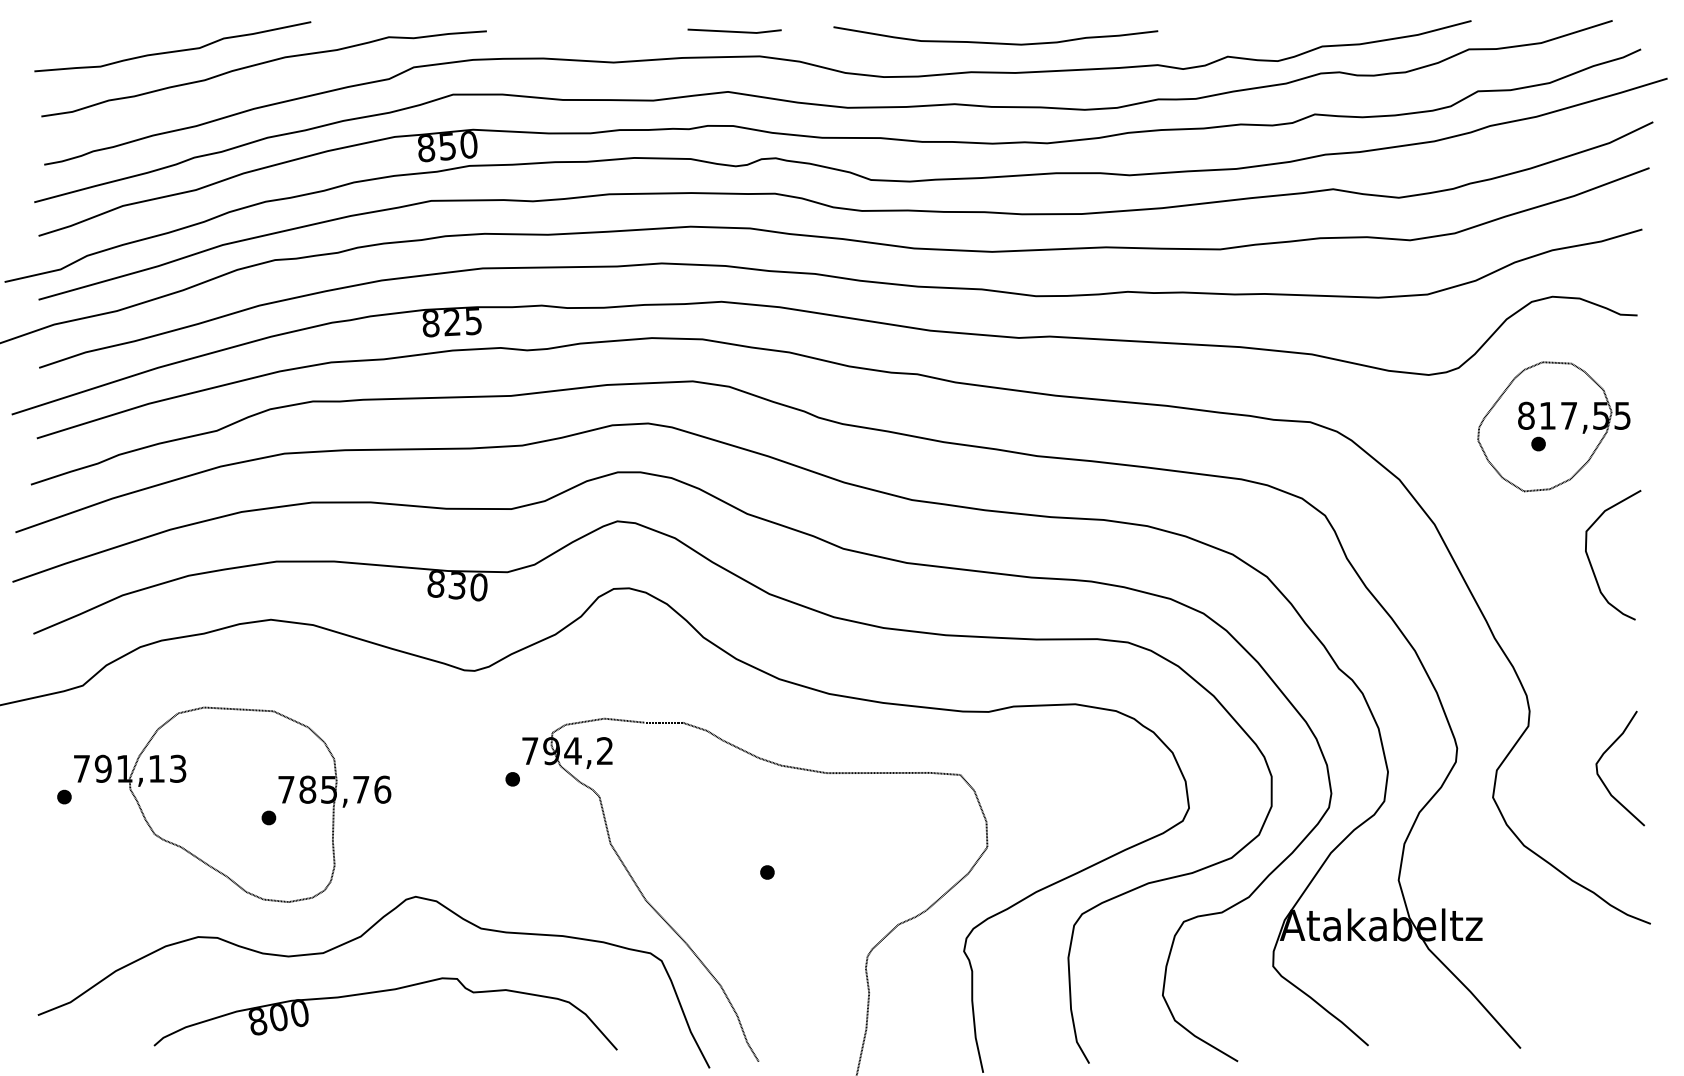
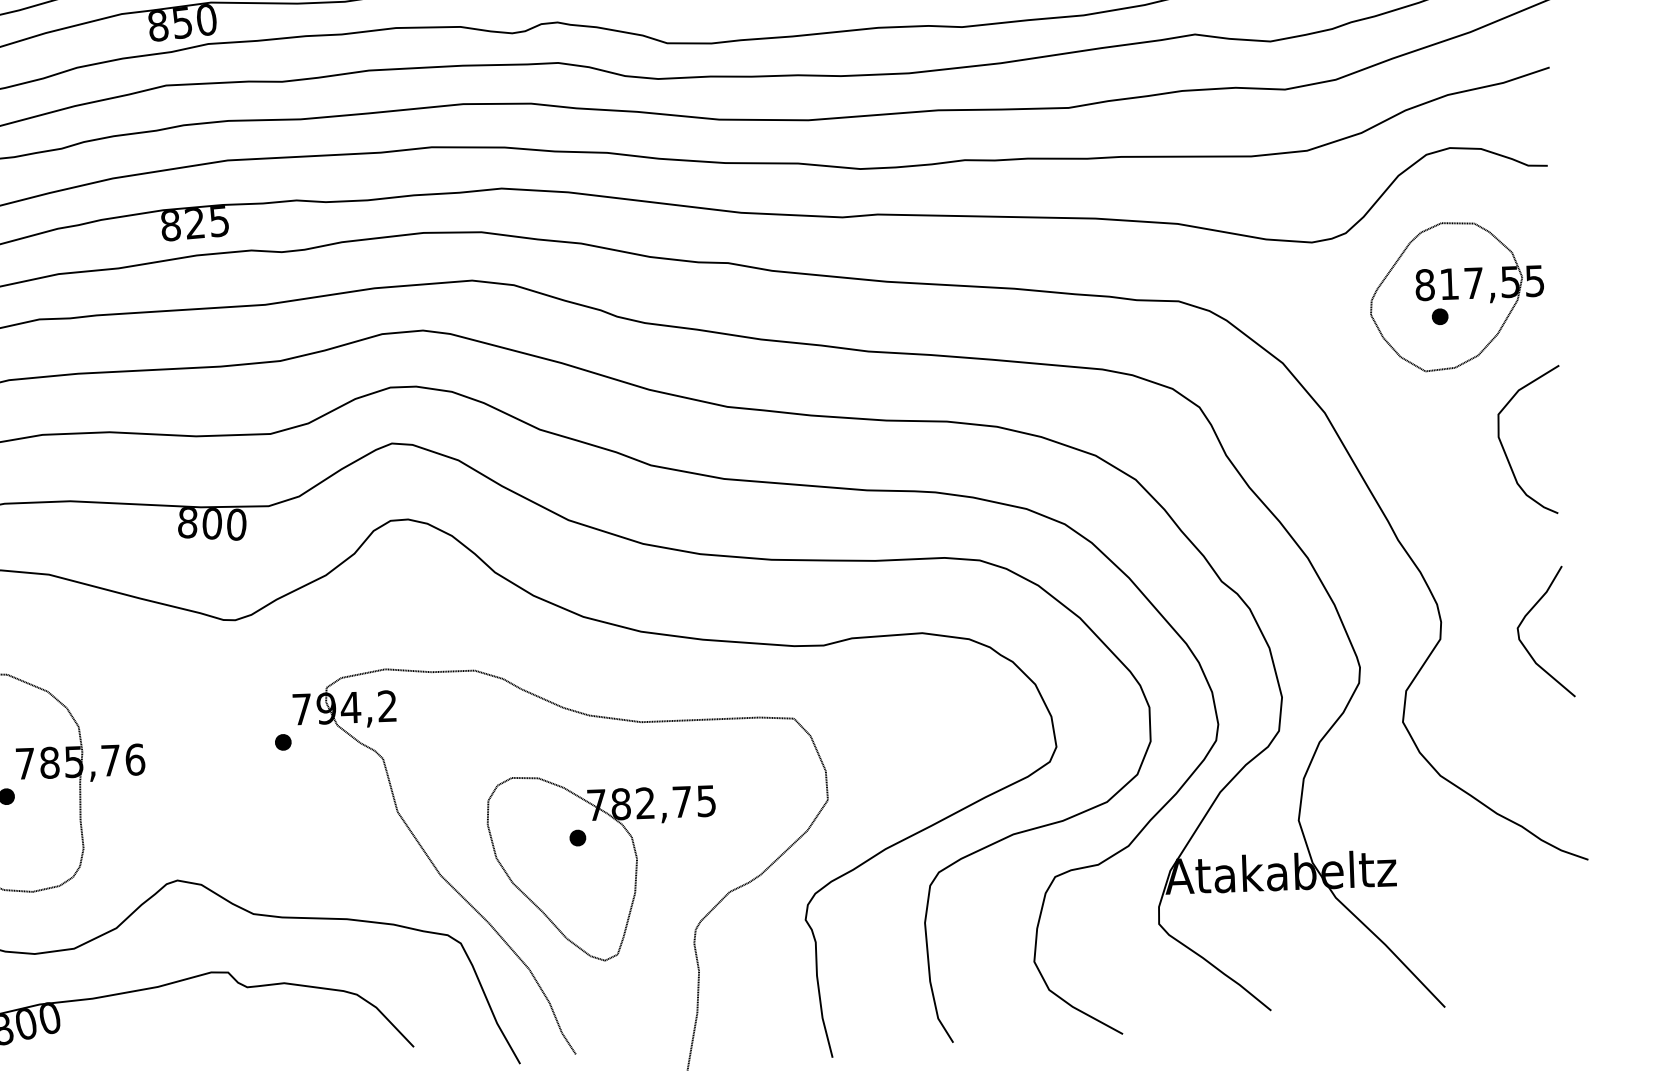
text: (457, 585) -> (212, 523), 830 -> 800
curve: (1602, 757) -> (1524, 620), moved
part: (788, 899) -> (603, 868), added

